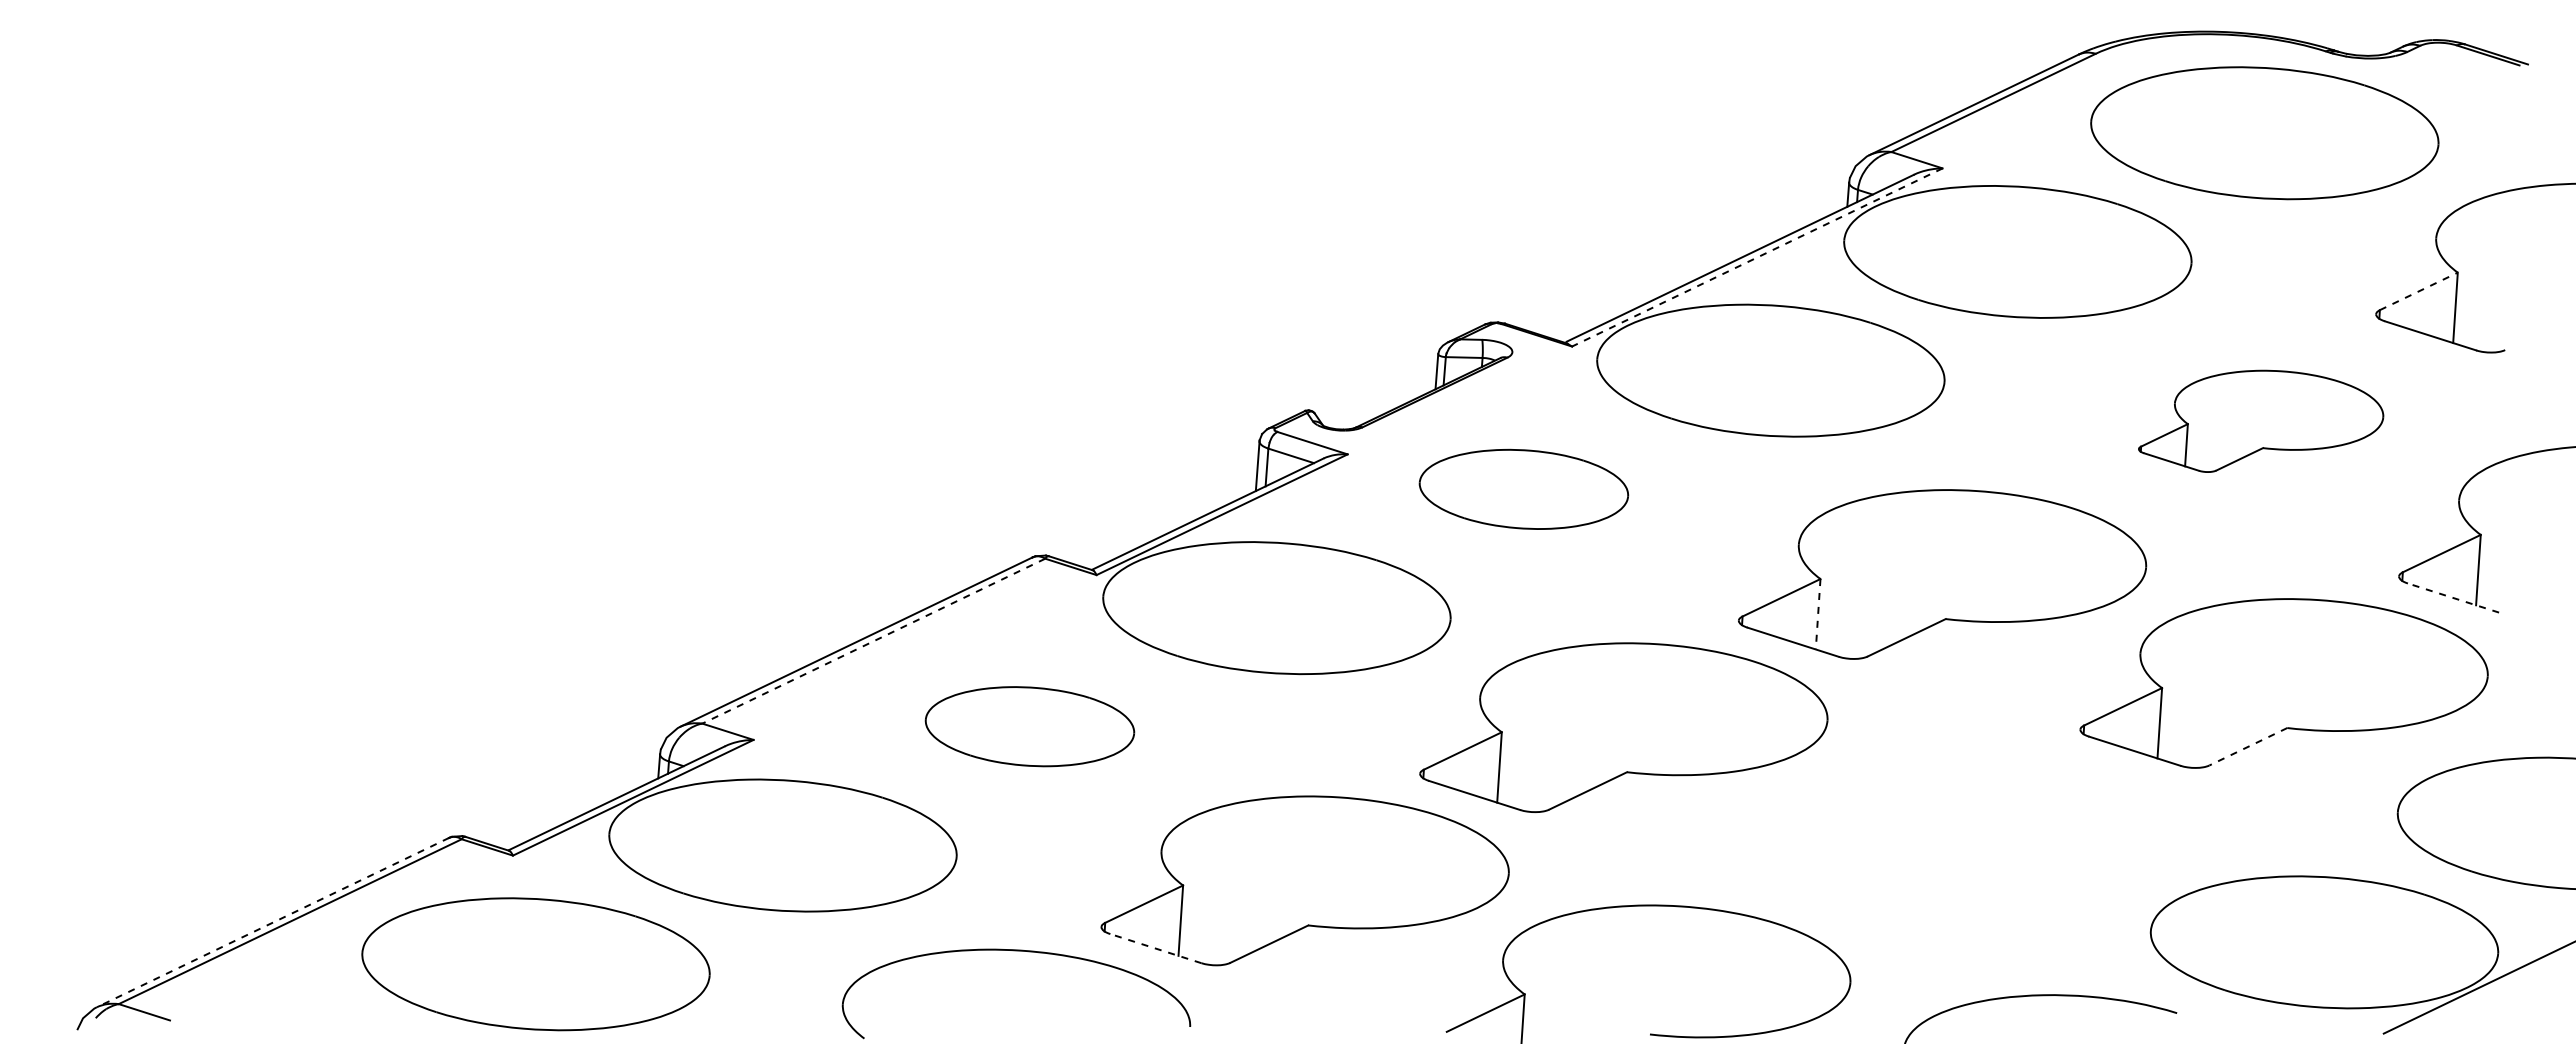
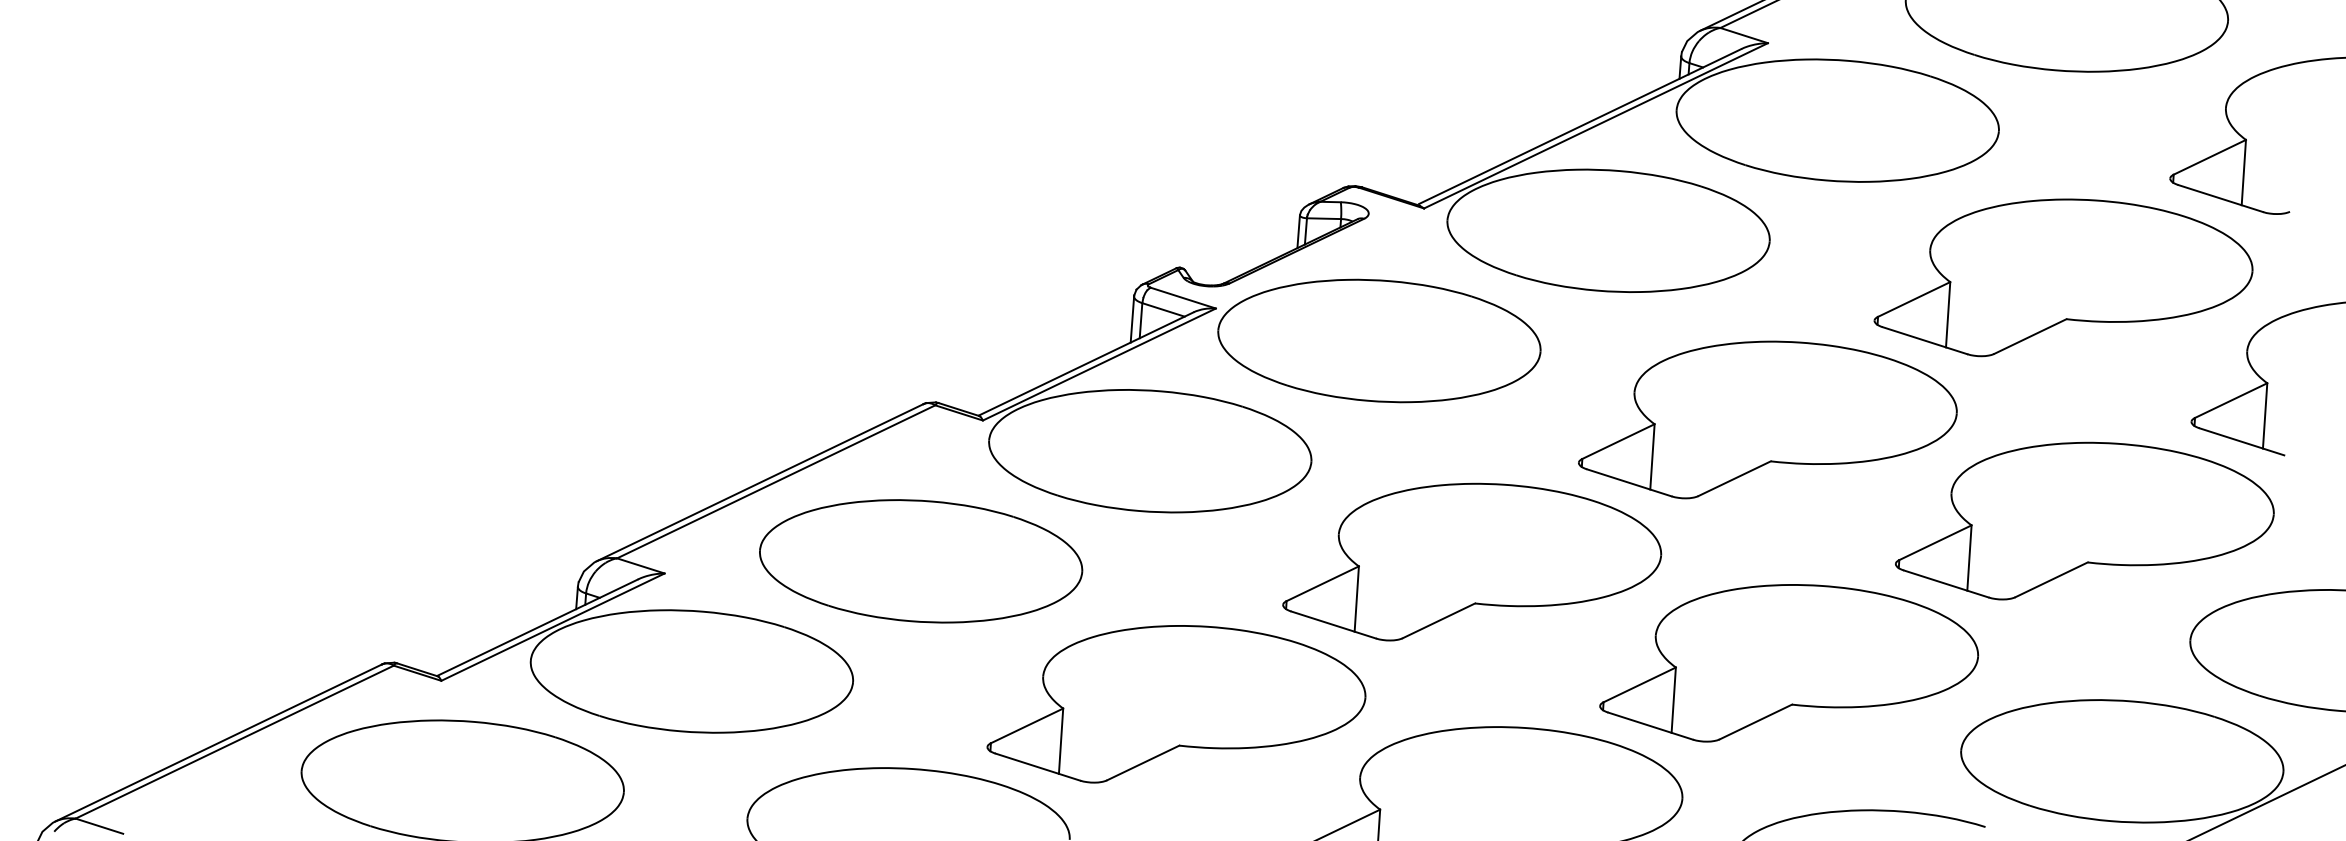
line: (1757, 257) -> (1596, 125), dashed -> solid
line: (2419, 291) -> (2210, 157), dashed -> solid
part: (2260, 421) -> (2062, 278), size x1.67
part: (1523, 489) -> (1379, 341), size x1.67
line: (2453, 598) -> (2241, 442), dashed -> solid
line: (1818, 614) -> (1652, 457), dashed -> solid
line: (873, 641) -> (775, 482), dashed -> solid
part: (1029, 726) -> (920, 561), size x1.67
line: (2247, 746) -> (2050, 579), dashed -> solid
part: (1965, 836) -> (1789, 663), added
line: (272, 922) -> (218, 742), dashed -> solid
line: (1155, 948) -> (1037, 767), dashed -> solid

